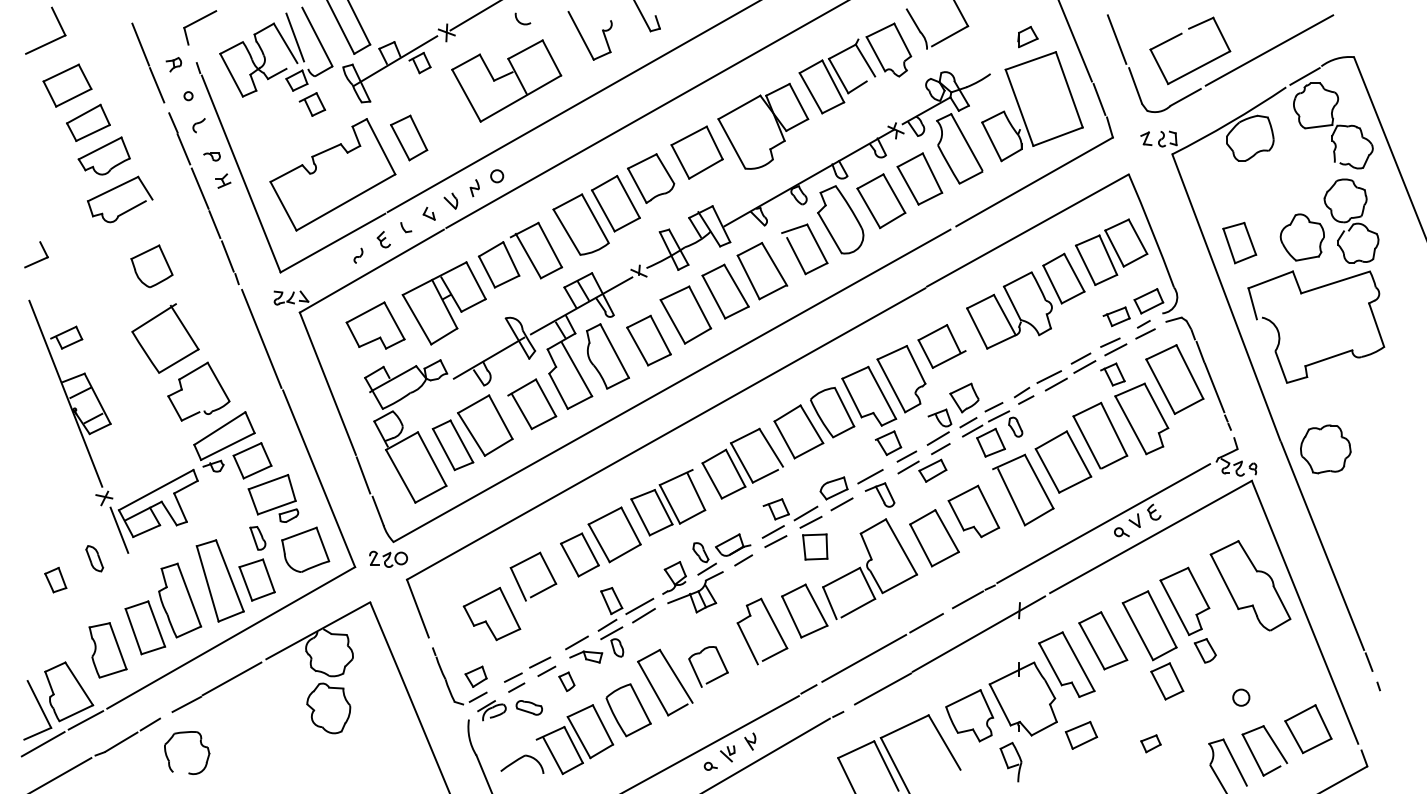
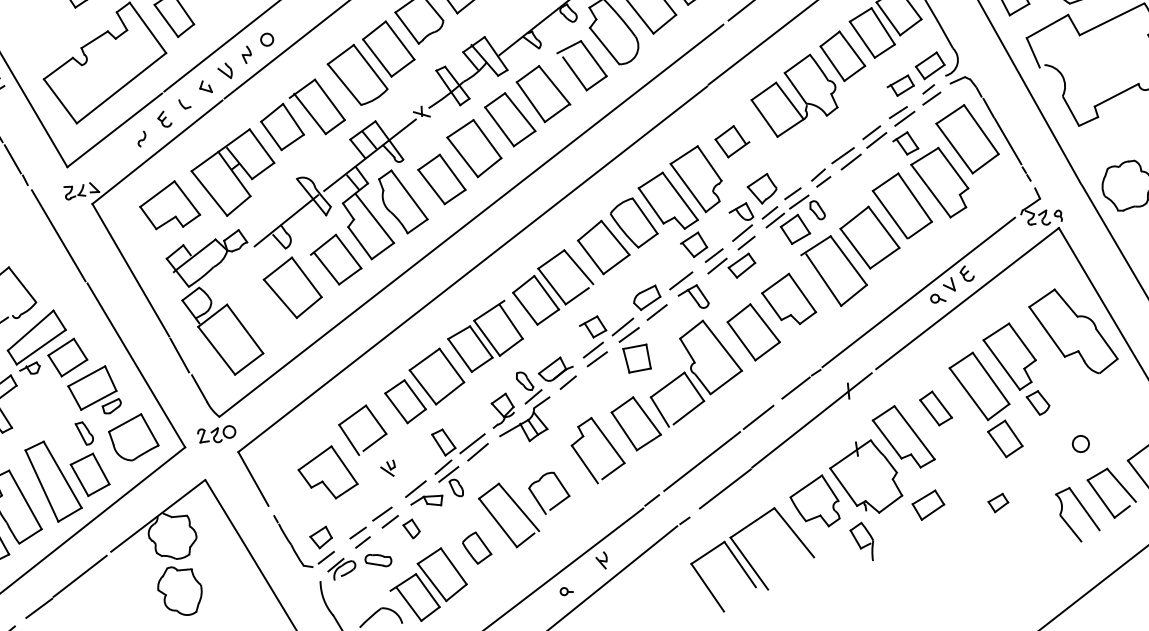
part: (941, 346) -> (731, 141), size x0.7
part: (452, 445) -> (263, 312), removed
part: (1103, 640) -> (936, 408), size x0.6
part: (628, 710) -> (476, 548), size x0.6
part: (727, 753) -> (388, 468), moved

